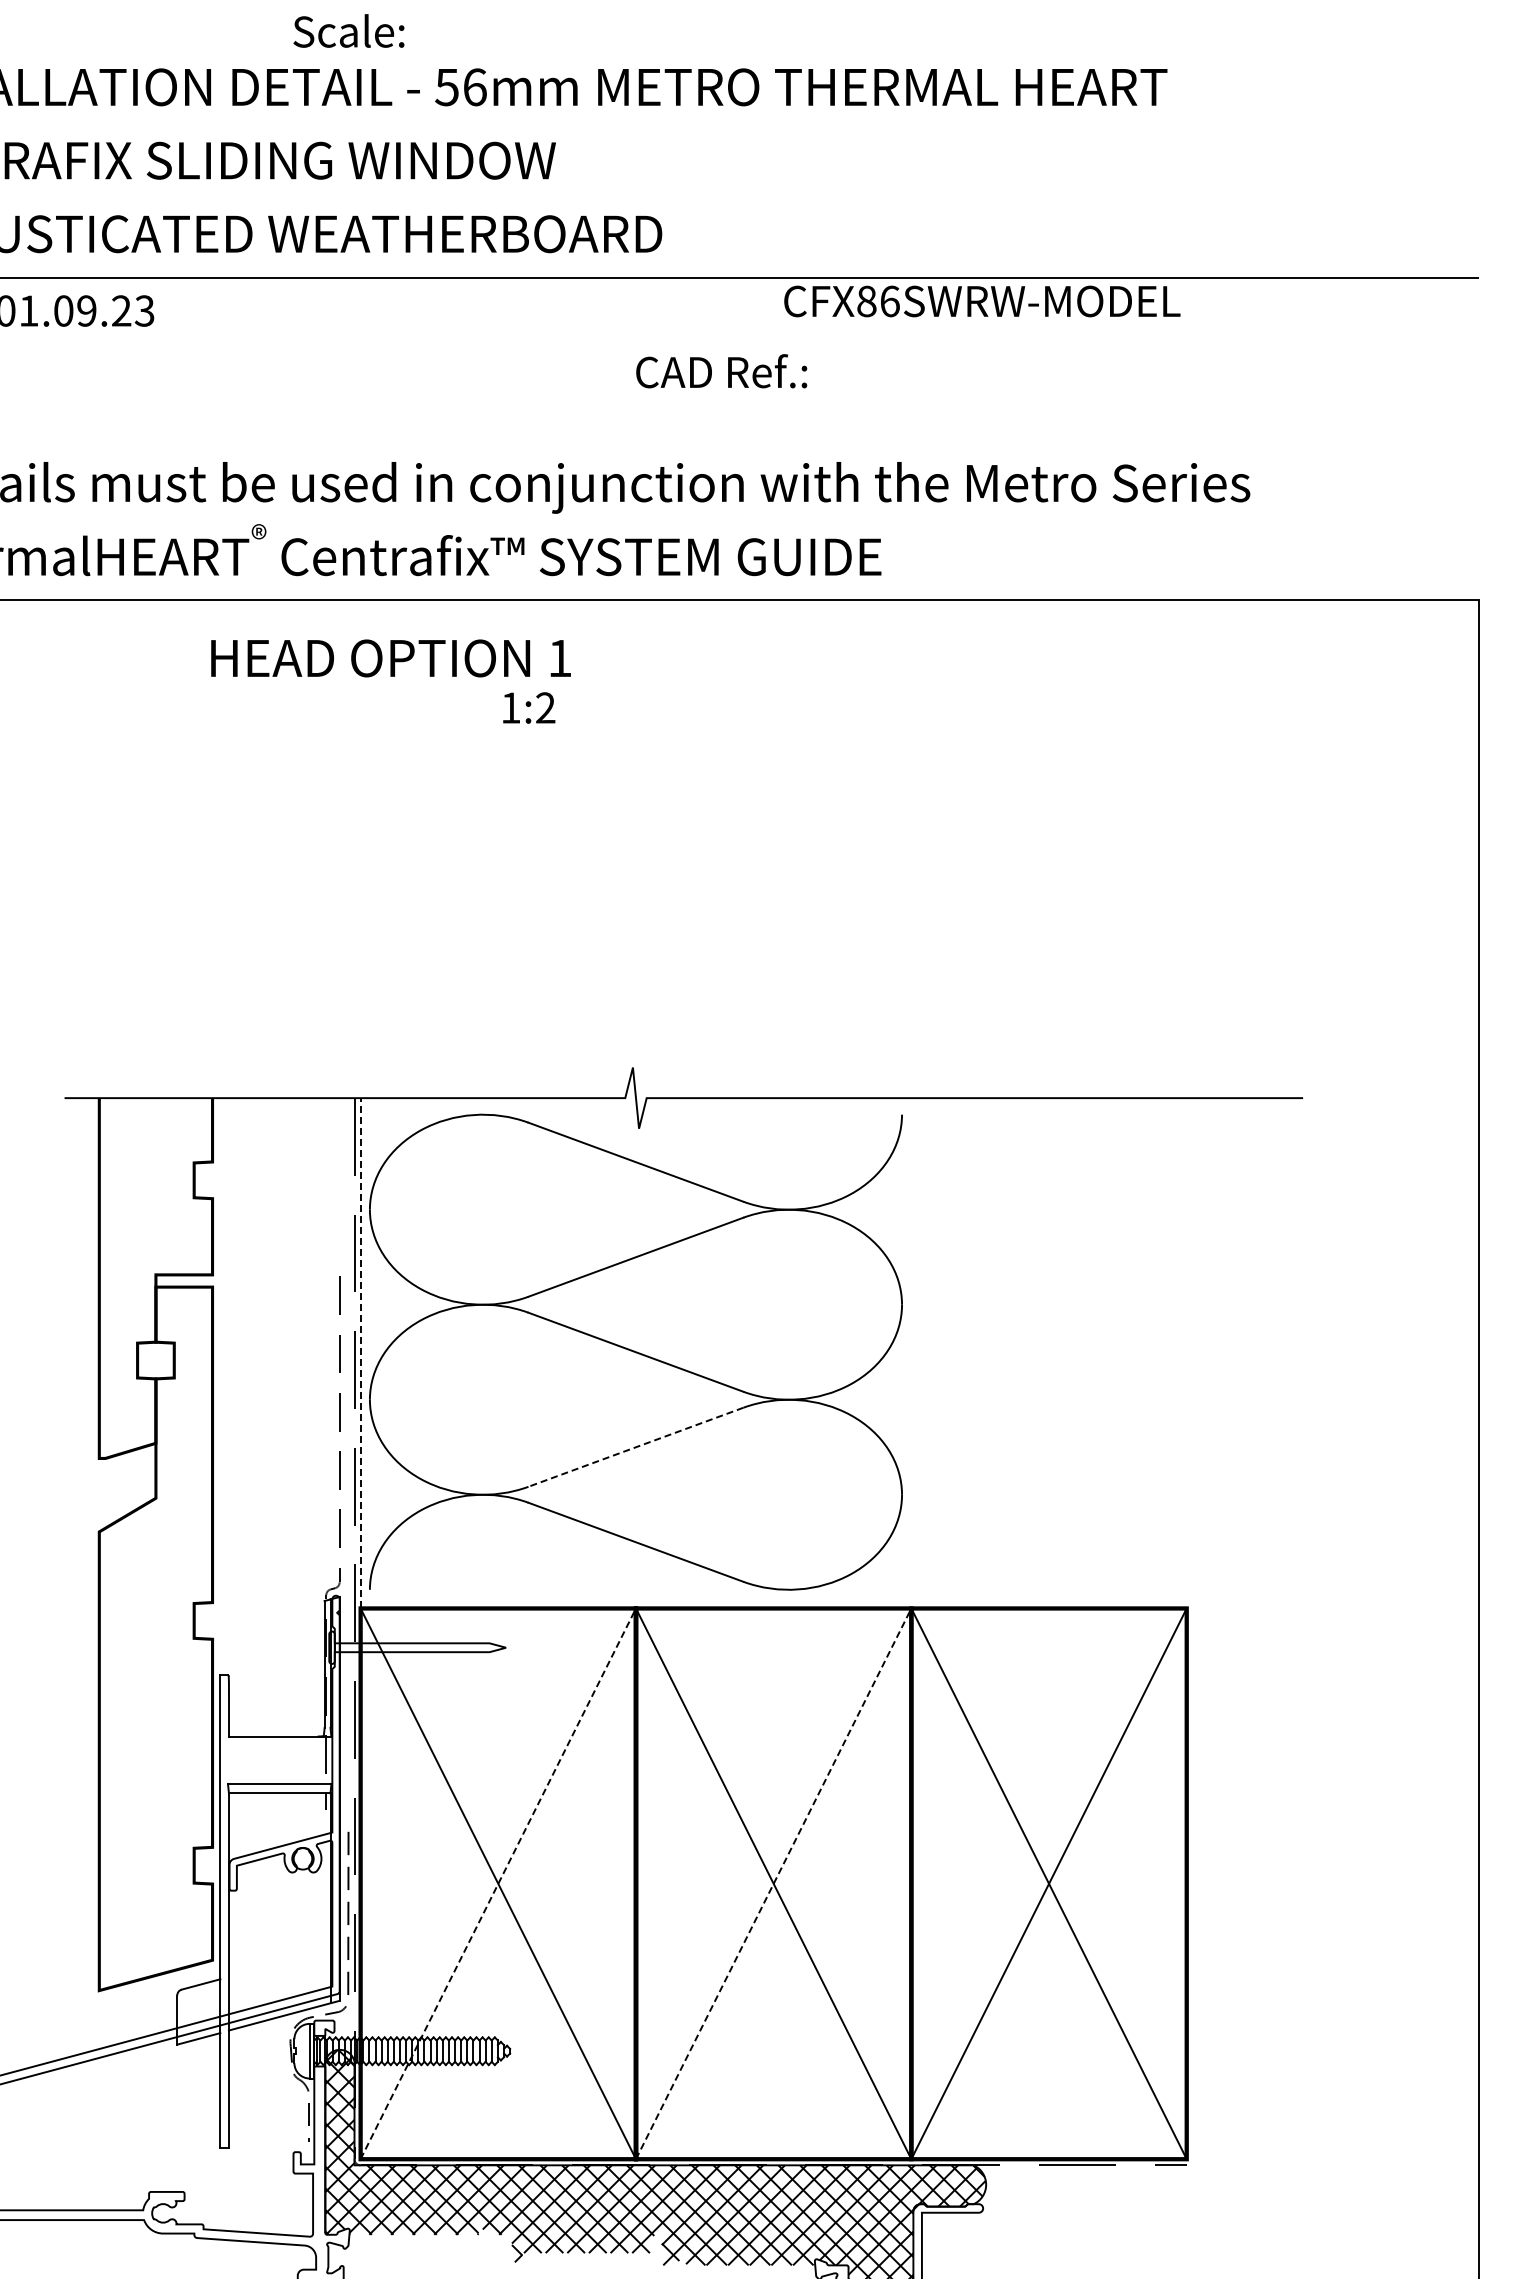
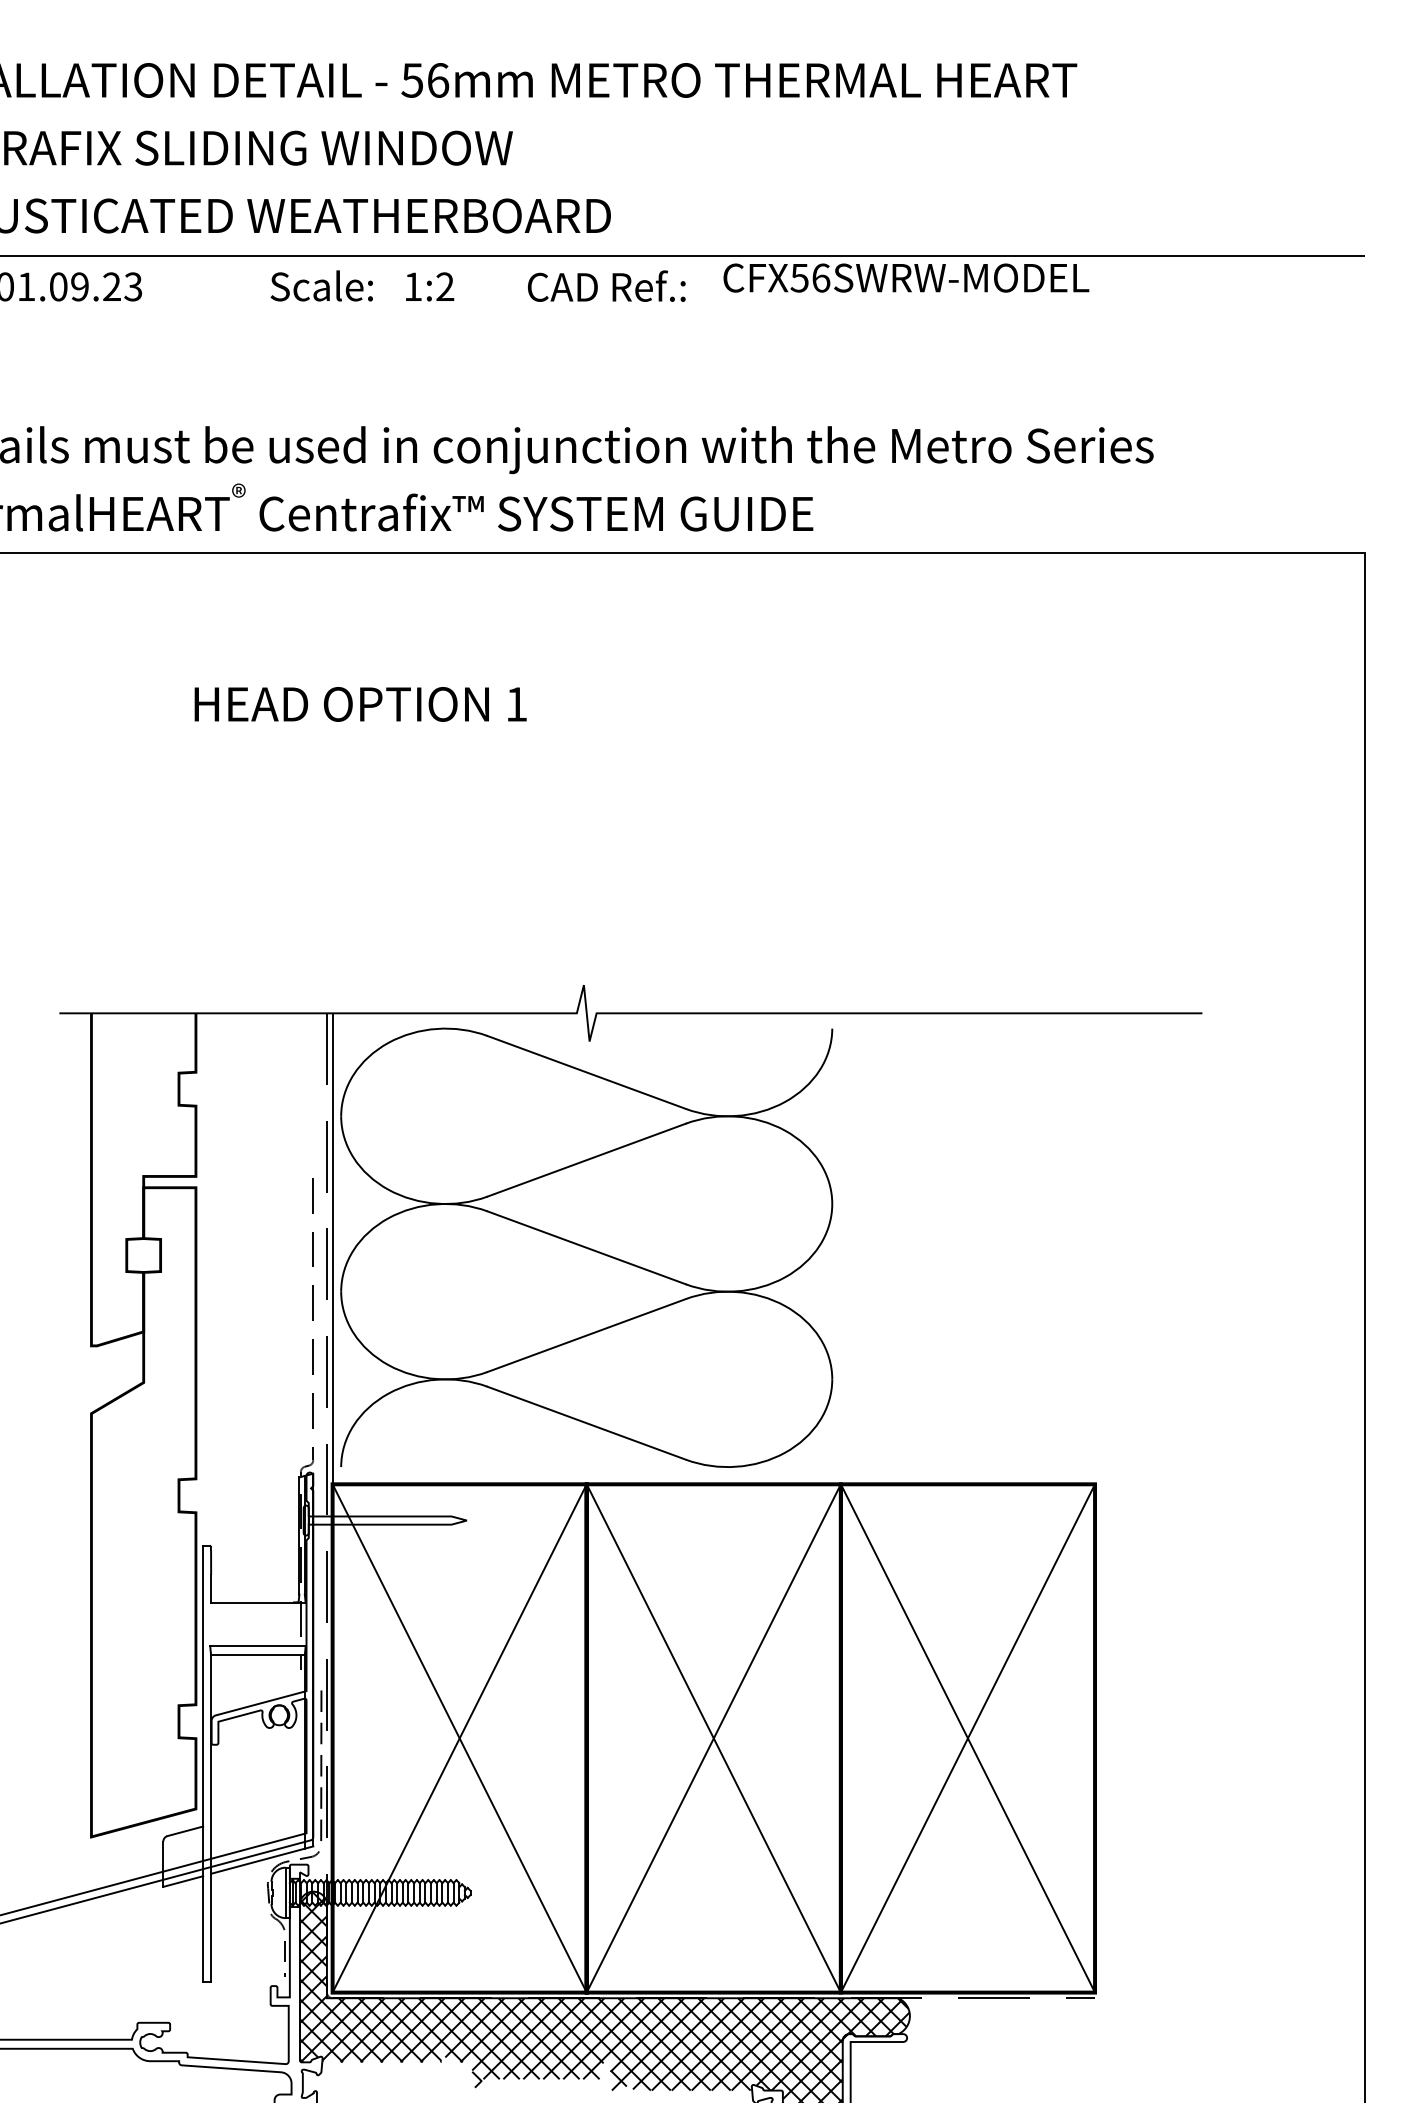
text: (348, 30) -> (321, 285), moved
text: (866, 301) -> (799, 278), CFX86SWRW-MODEL -> CFX56SWRW-MODEL
text: (721, 371) -> (606, 286), moved
text: (390, 658) -> (360, 704), moved
text: (529, 707) -> (430, 286), moved
line: (360, 1352) -> (332, 1248), dashed -> solid
line: (635, 1447) -> (586, 1335), dashed -> solid
line: (498, 1883) -> (459, 1738), dashed -> solid
line: (773, 1883) -> (713, 1738), dashed -> solid

